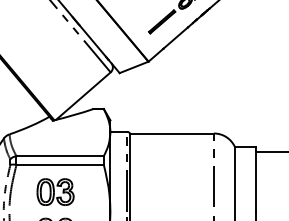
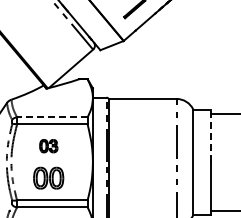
line: (59, 156) -> (51, 117), solid -> dashed
line: (256, 178) -> (210, 135), solid -> dashed
part: (55, 191) -> (48, 145), size x0.6

